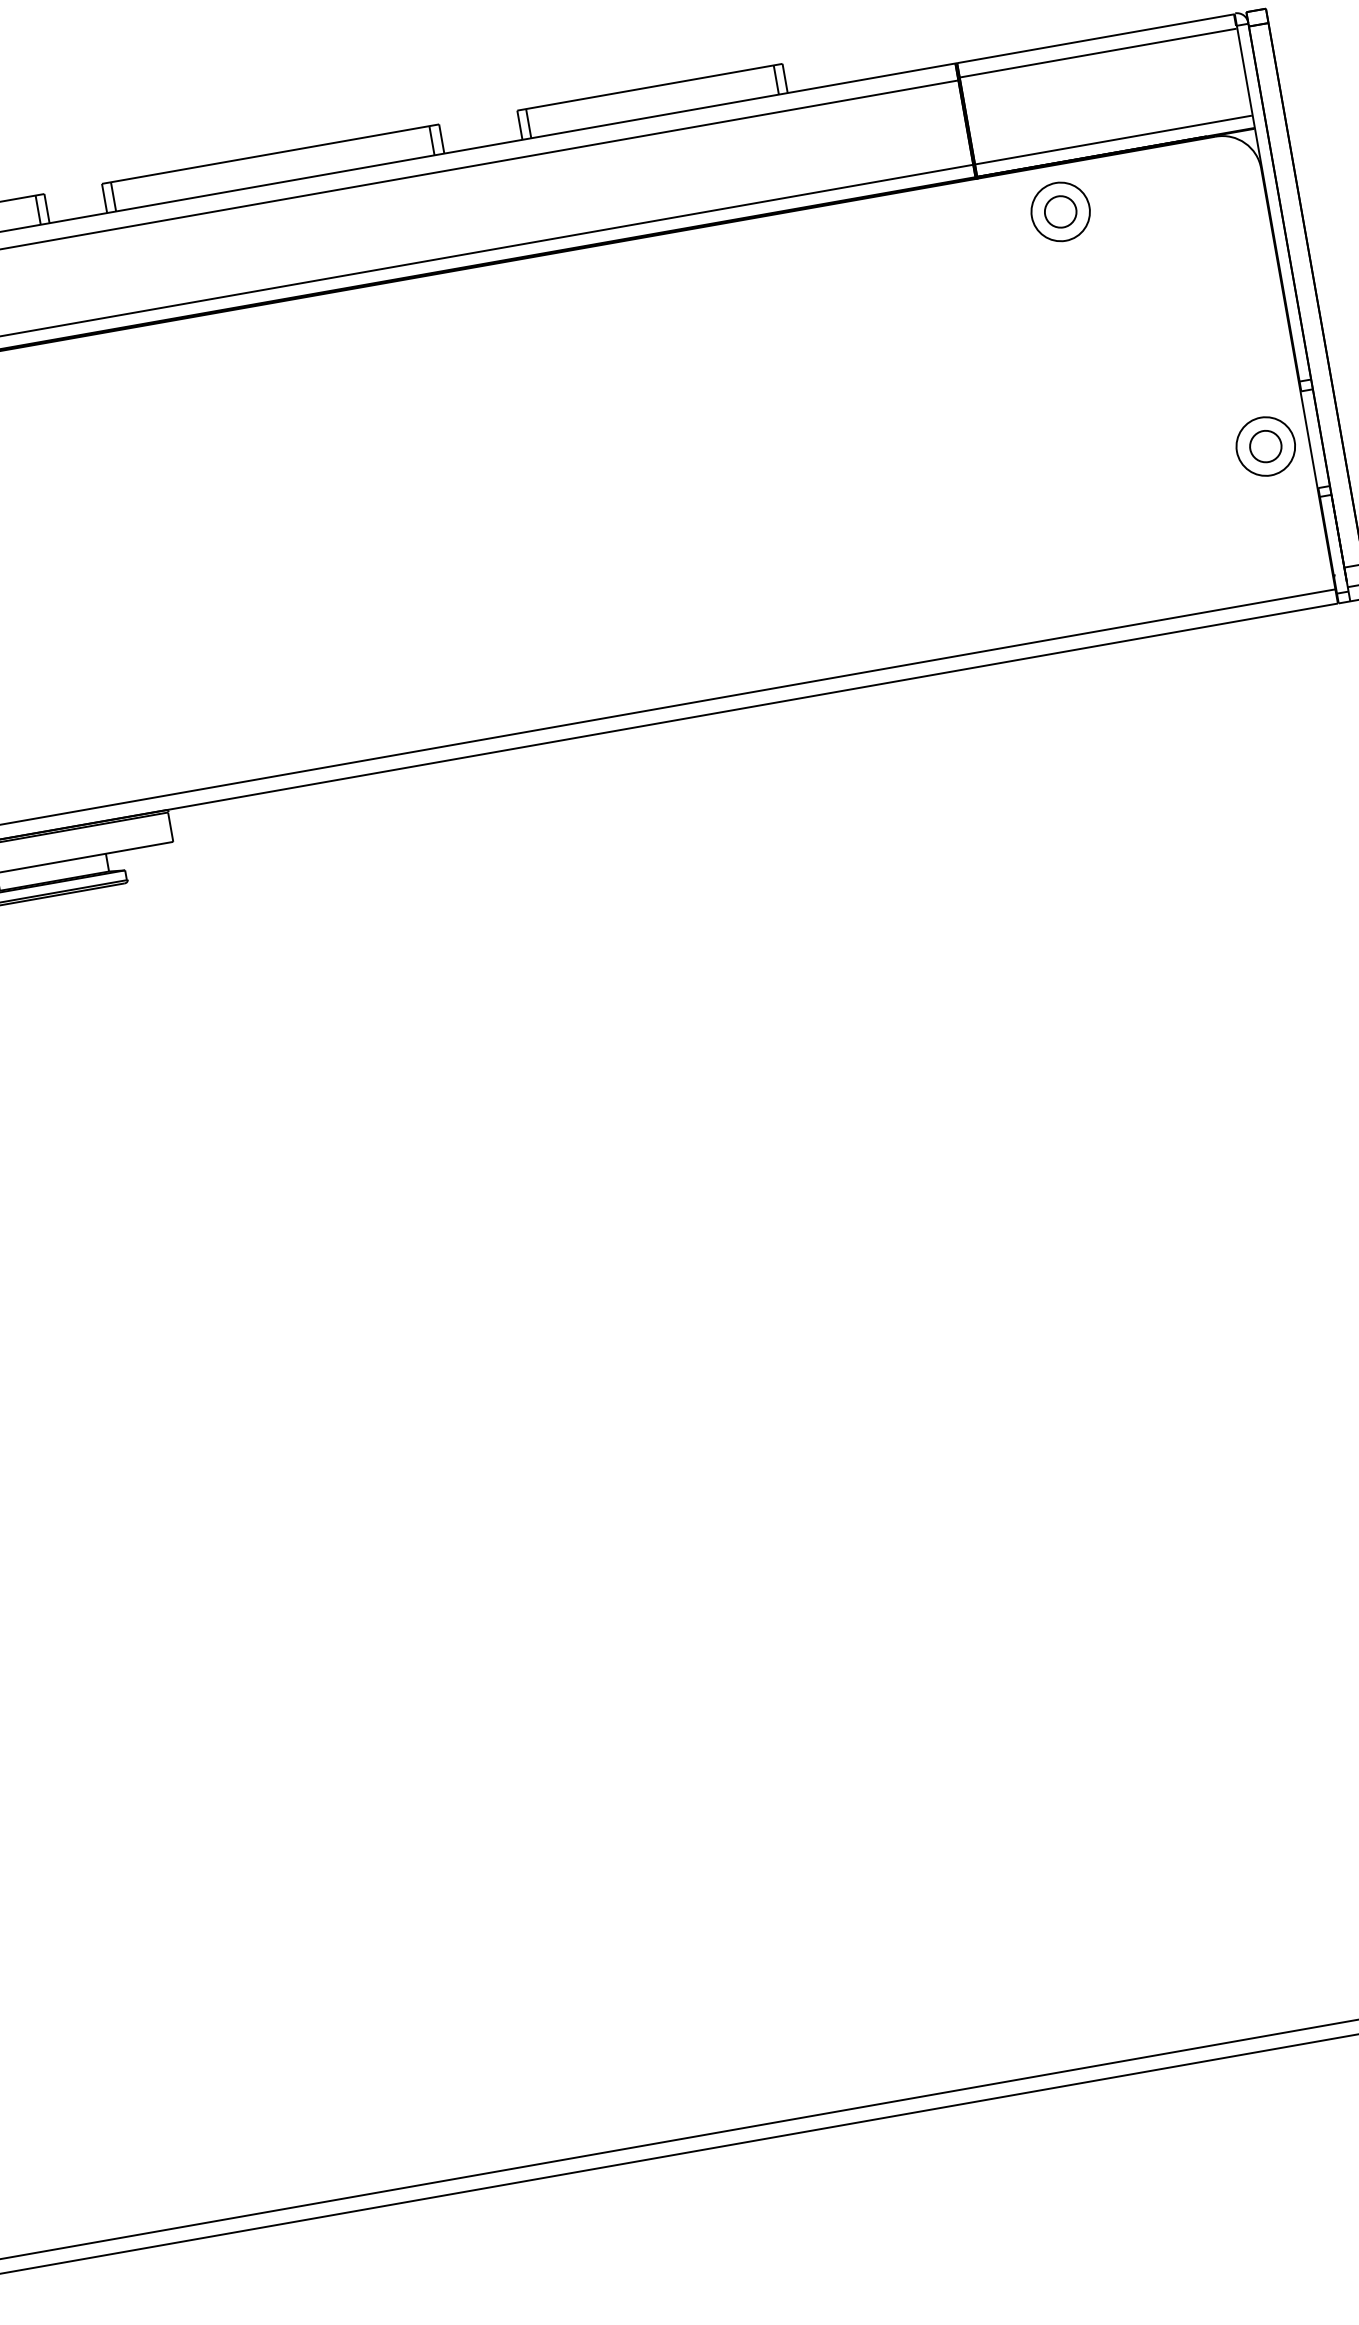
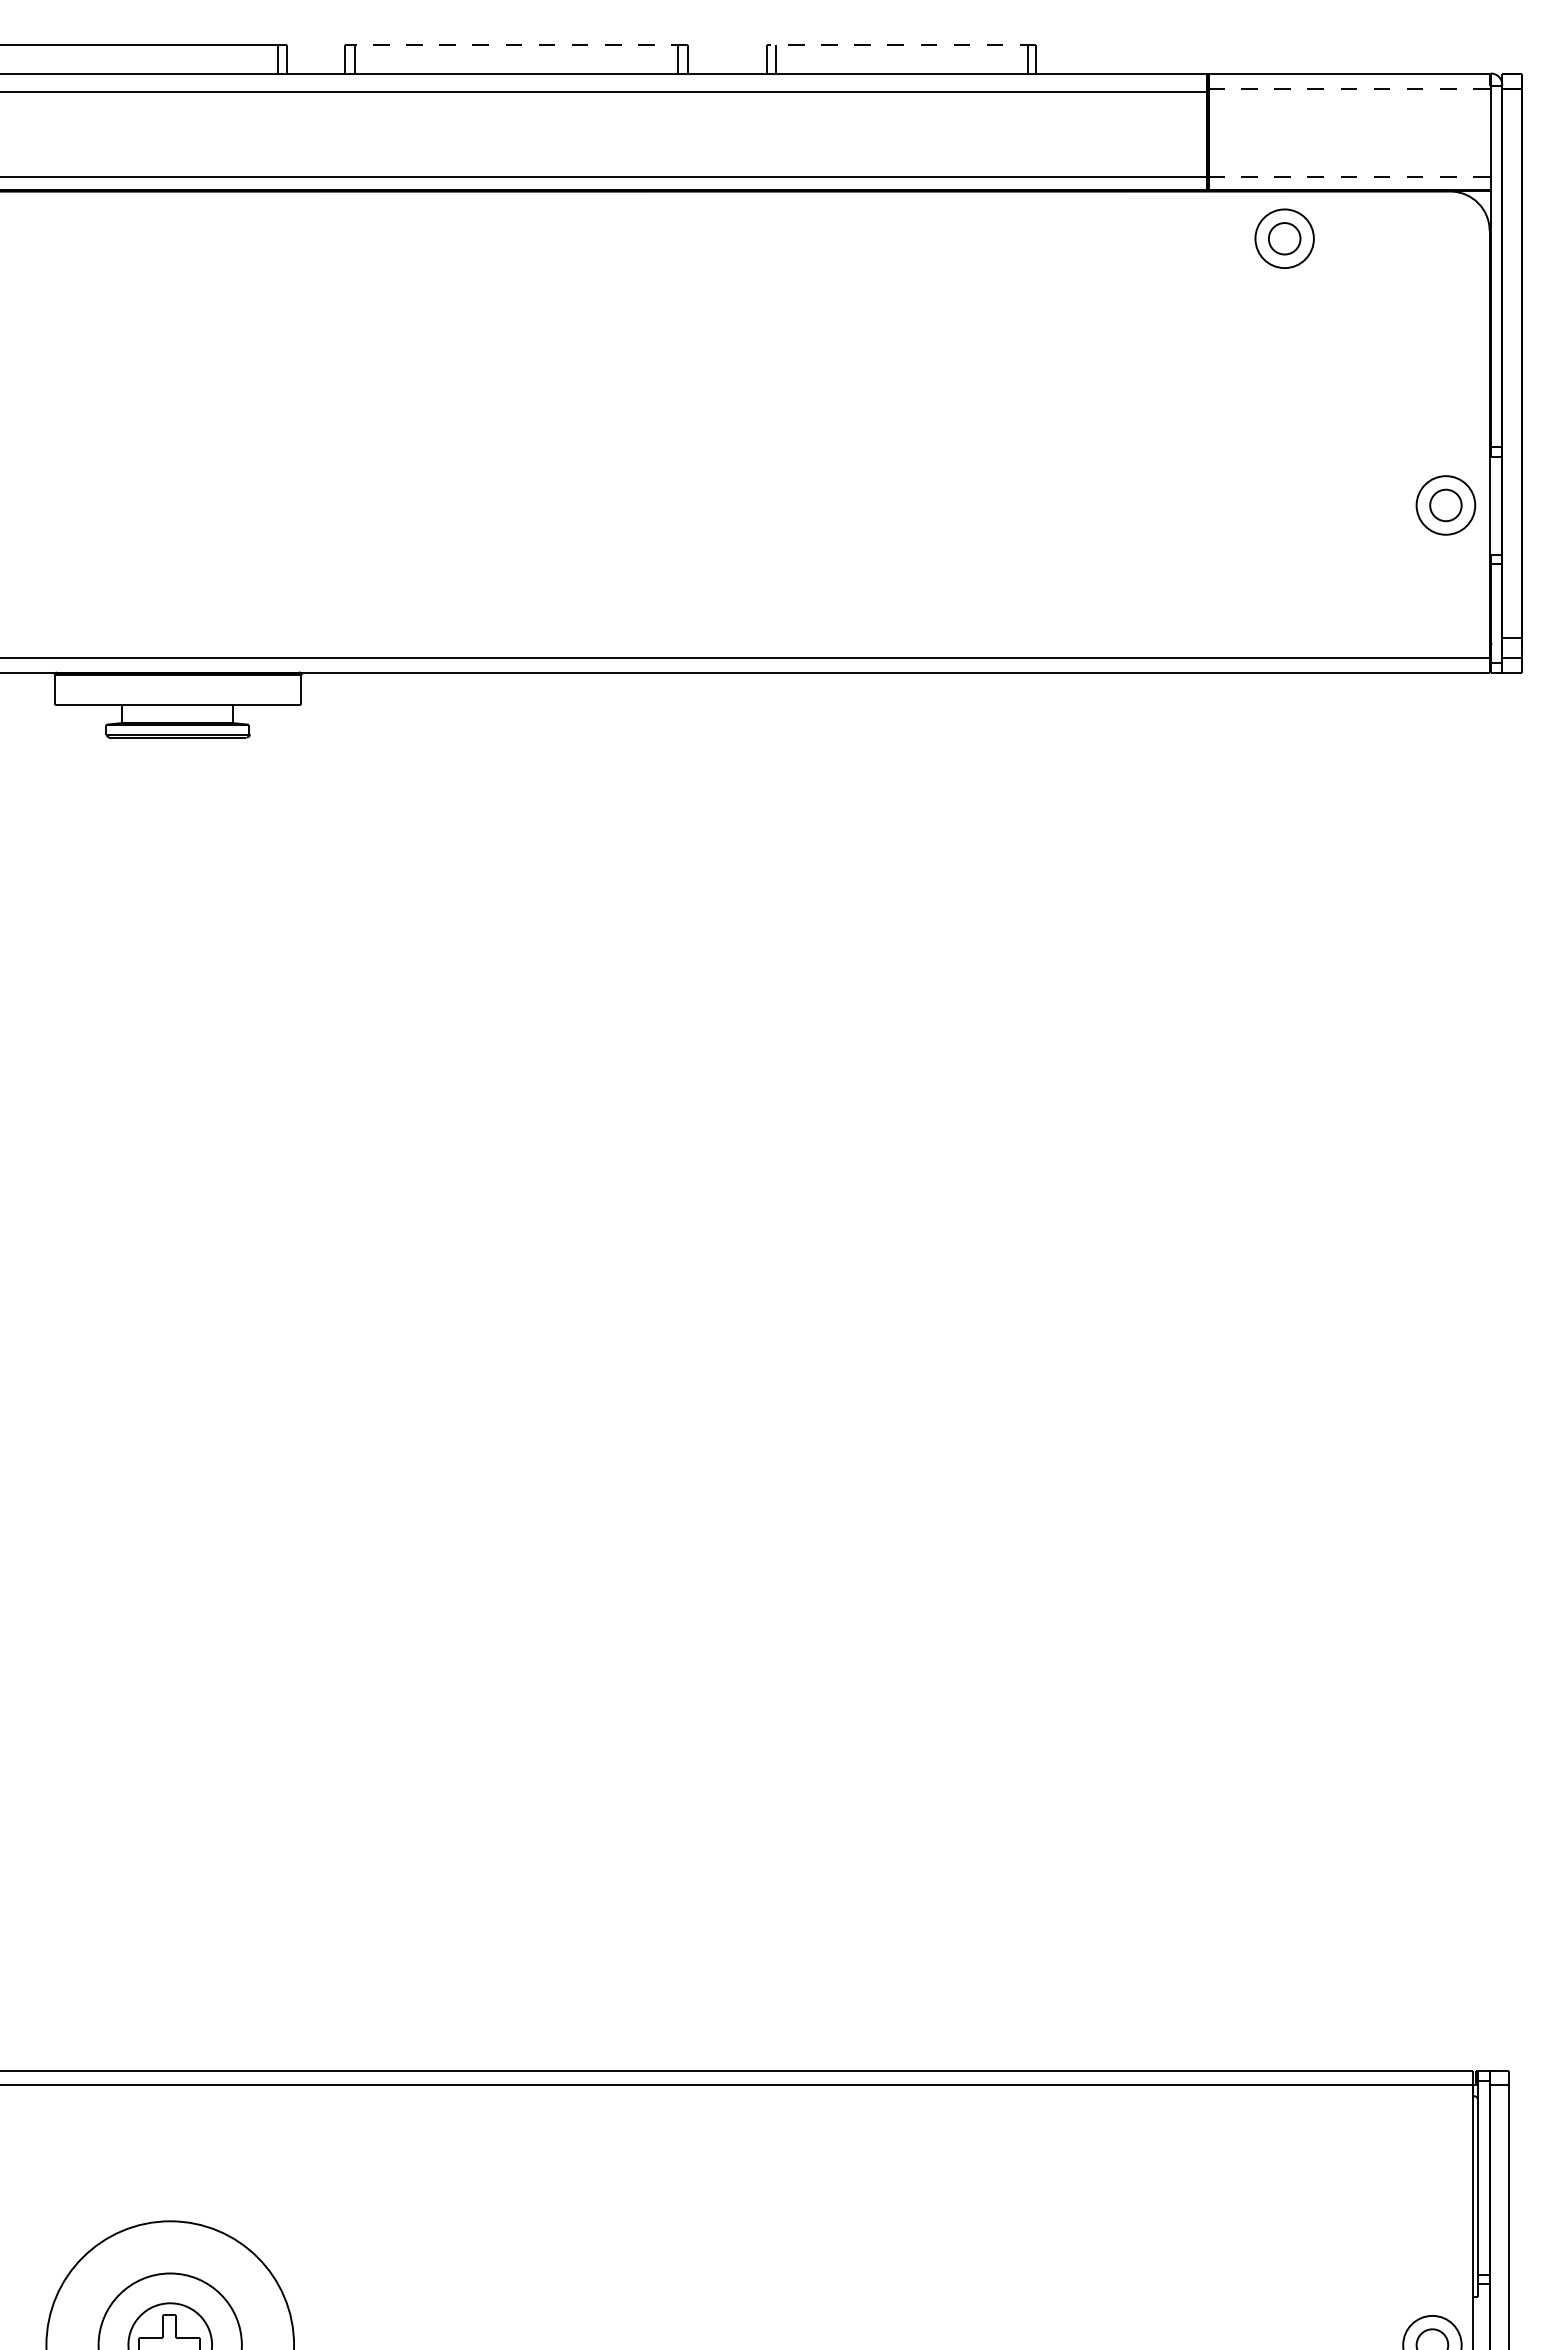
line: (1098, 52) -> (1349, 88), solid -> dashed
line: (649, 87) -> (901, 44), solid -> dashed
line: (1113, 140) -> (1349, 177), solid -> dashed
line: (270, 154) -> (516, 44), solid -> dashed

